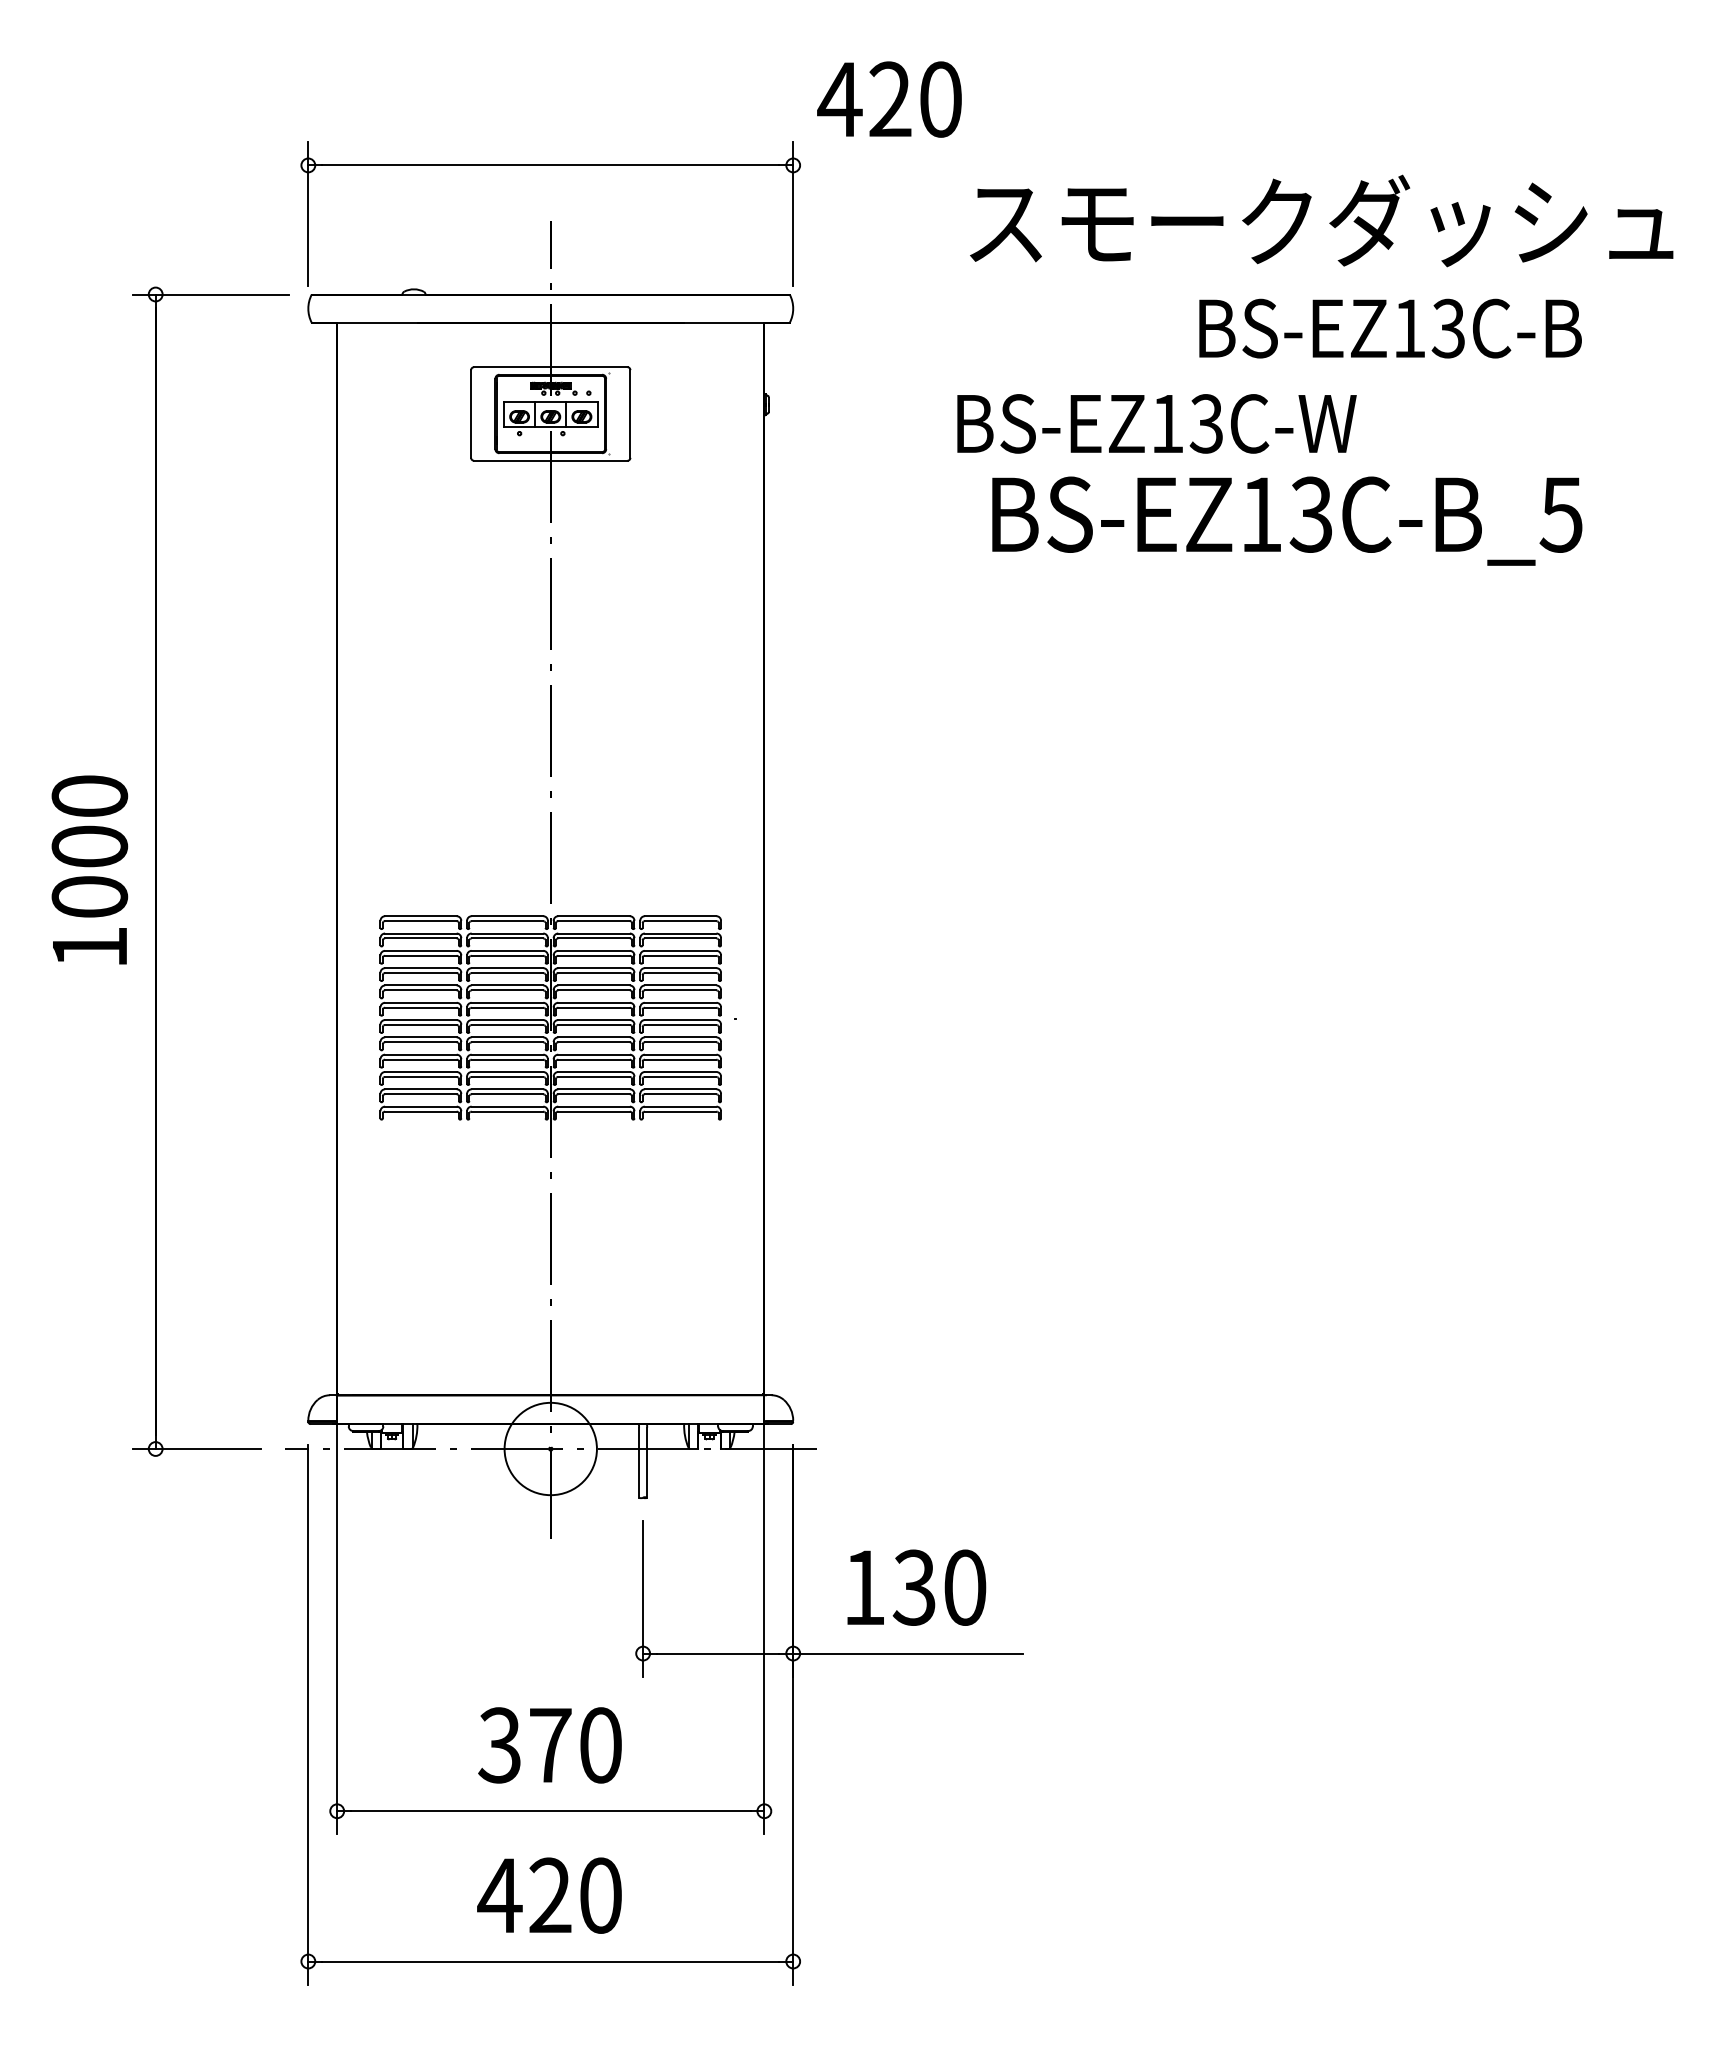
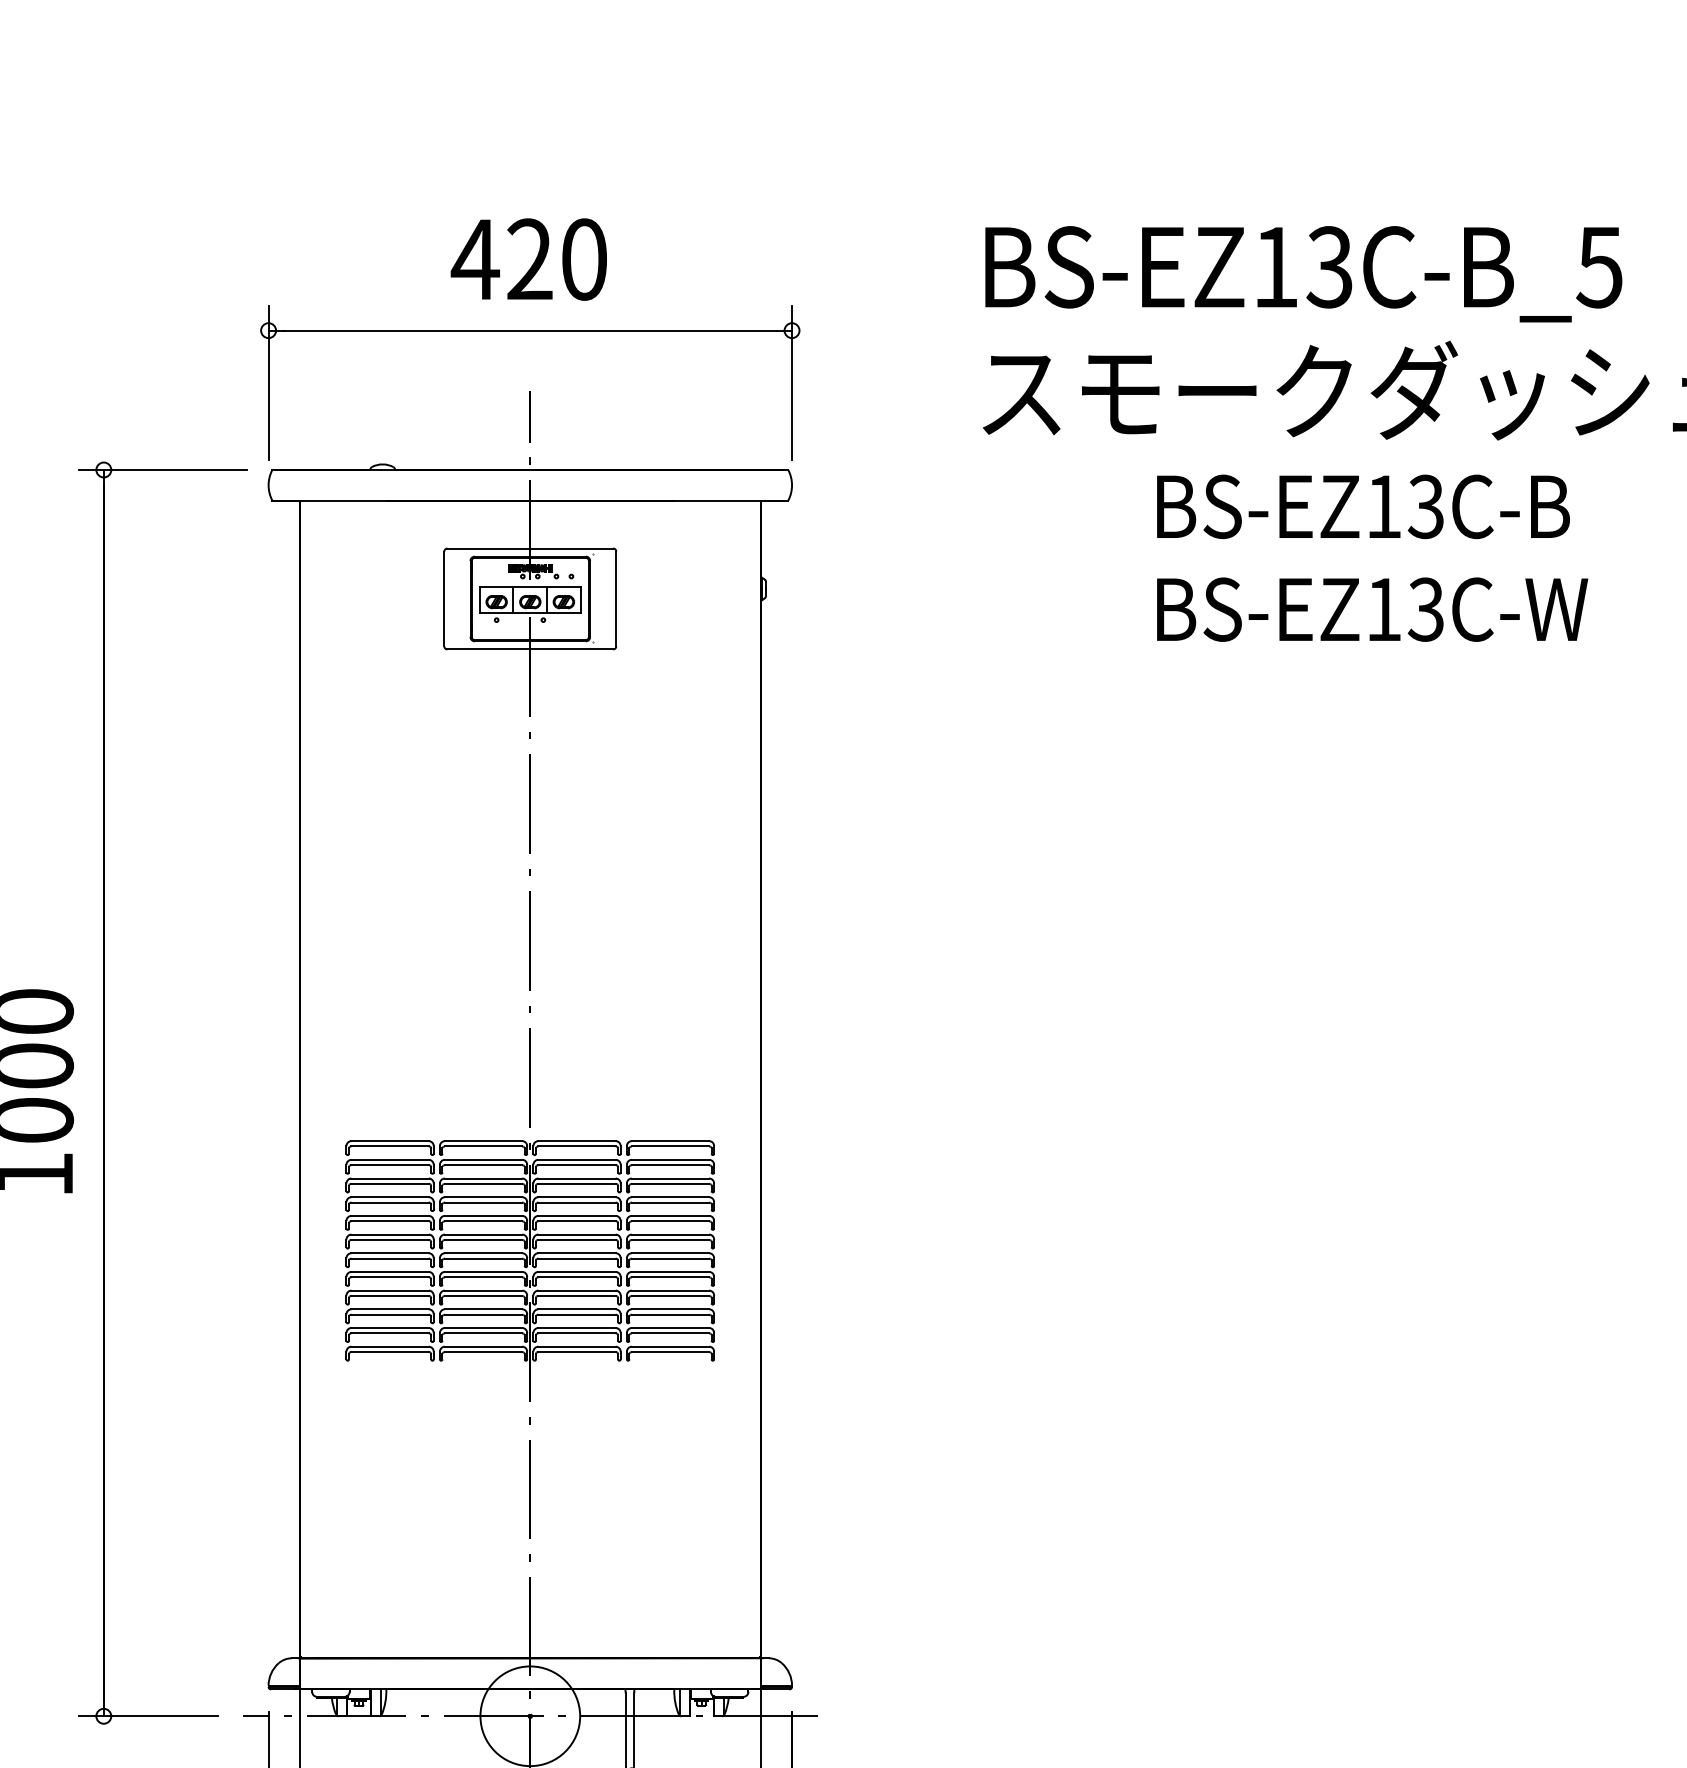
text: (889, 99) -> (528, 259), moved
text: (1390, 328) -> (1363, 506), moved
text: (1156, 423) -> (1372, 609), moved
text: (1287, 520) -> (1304, 273), moved

